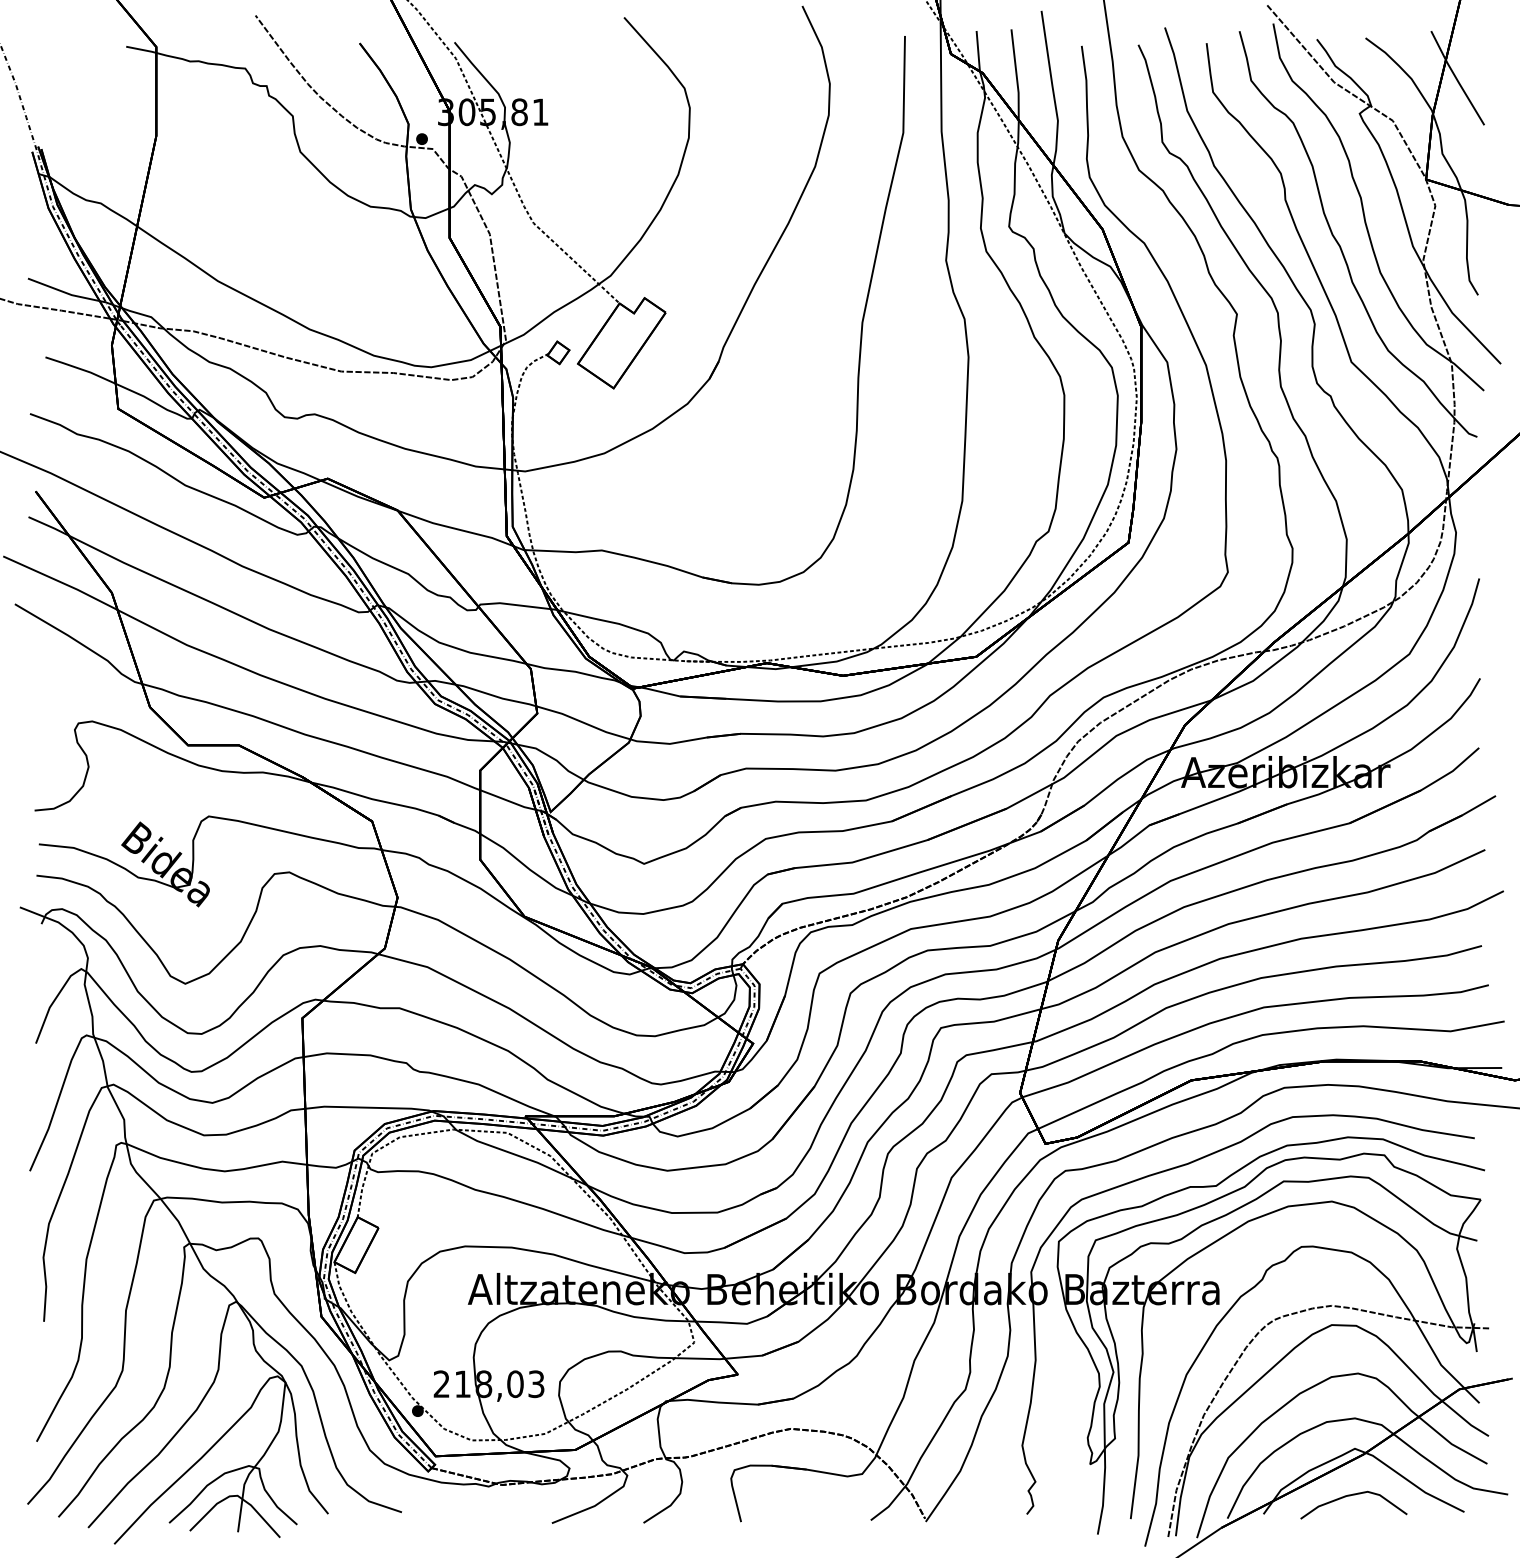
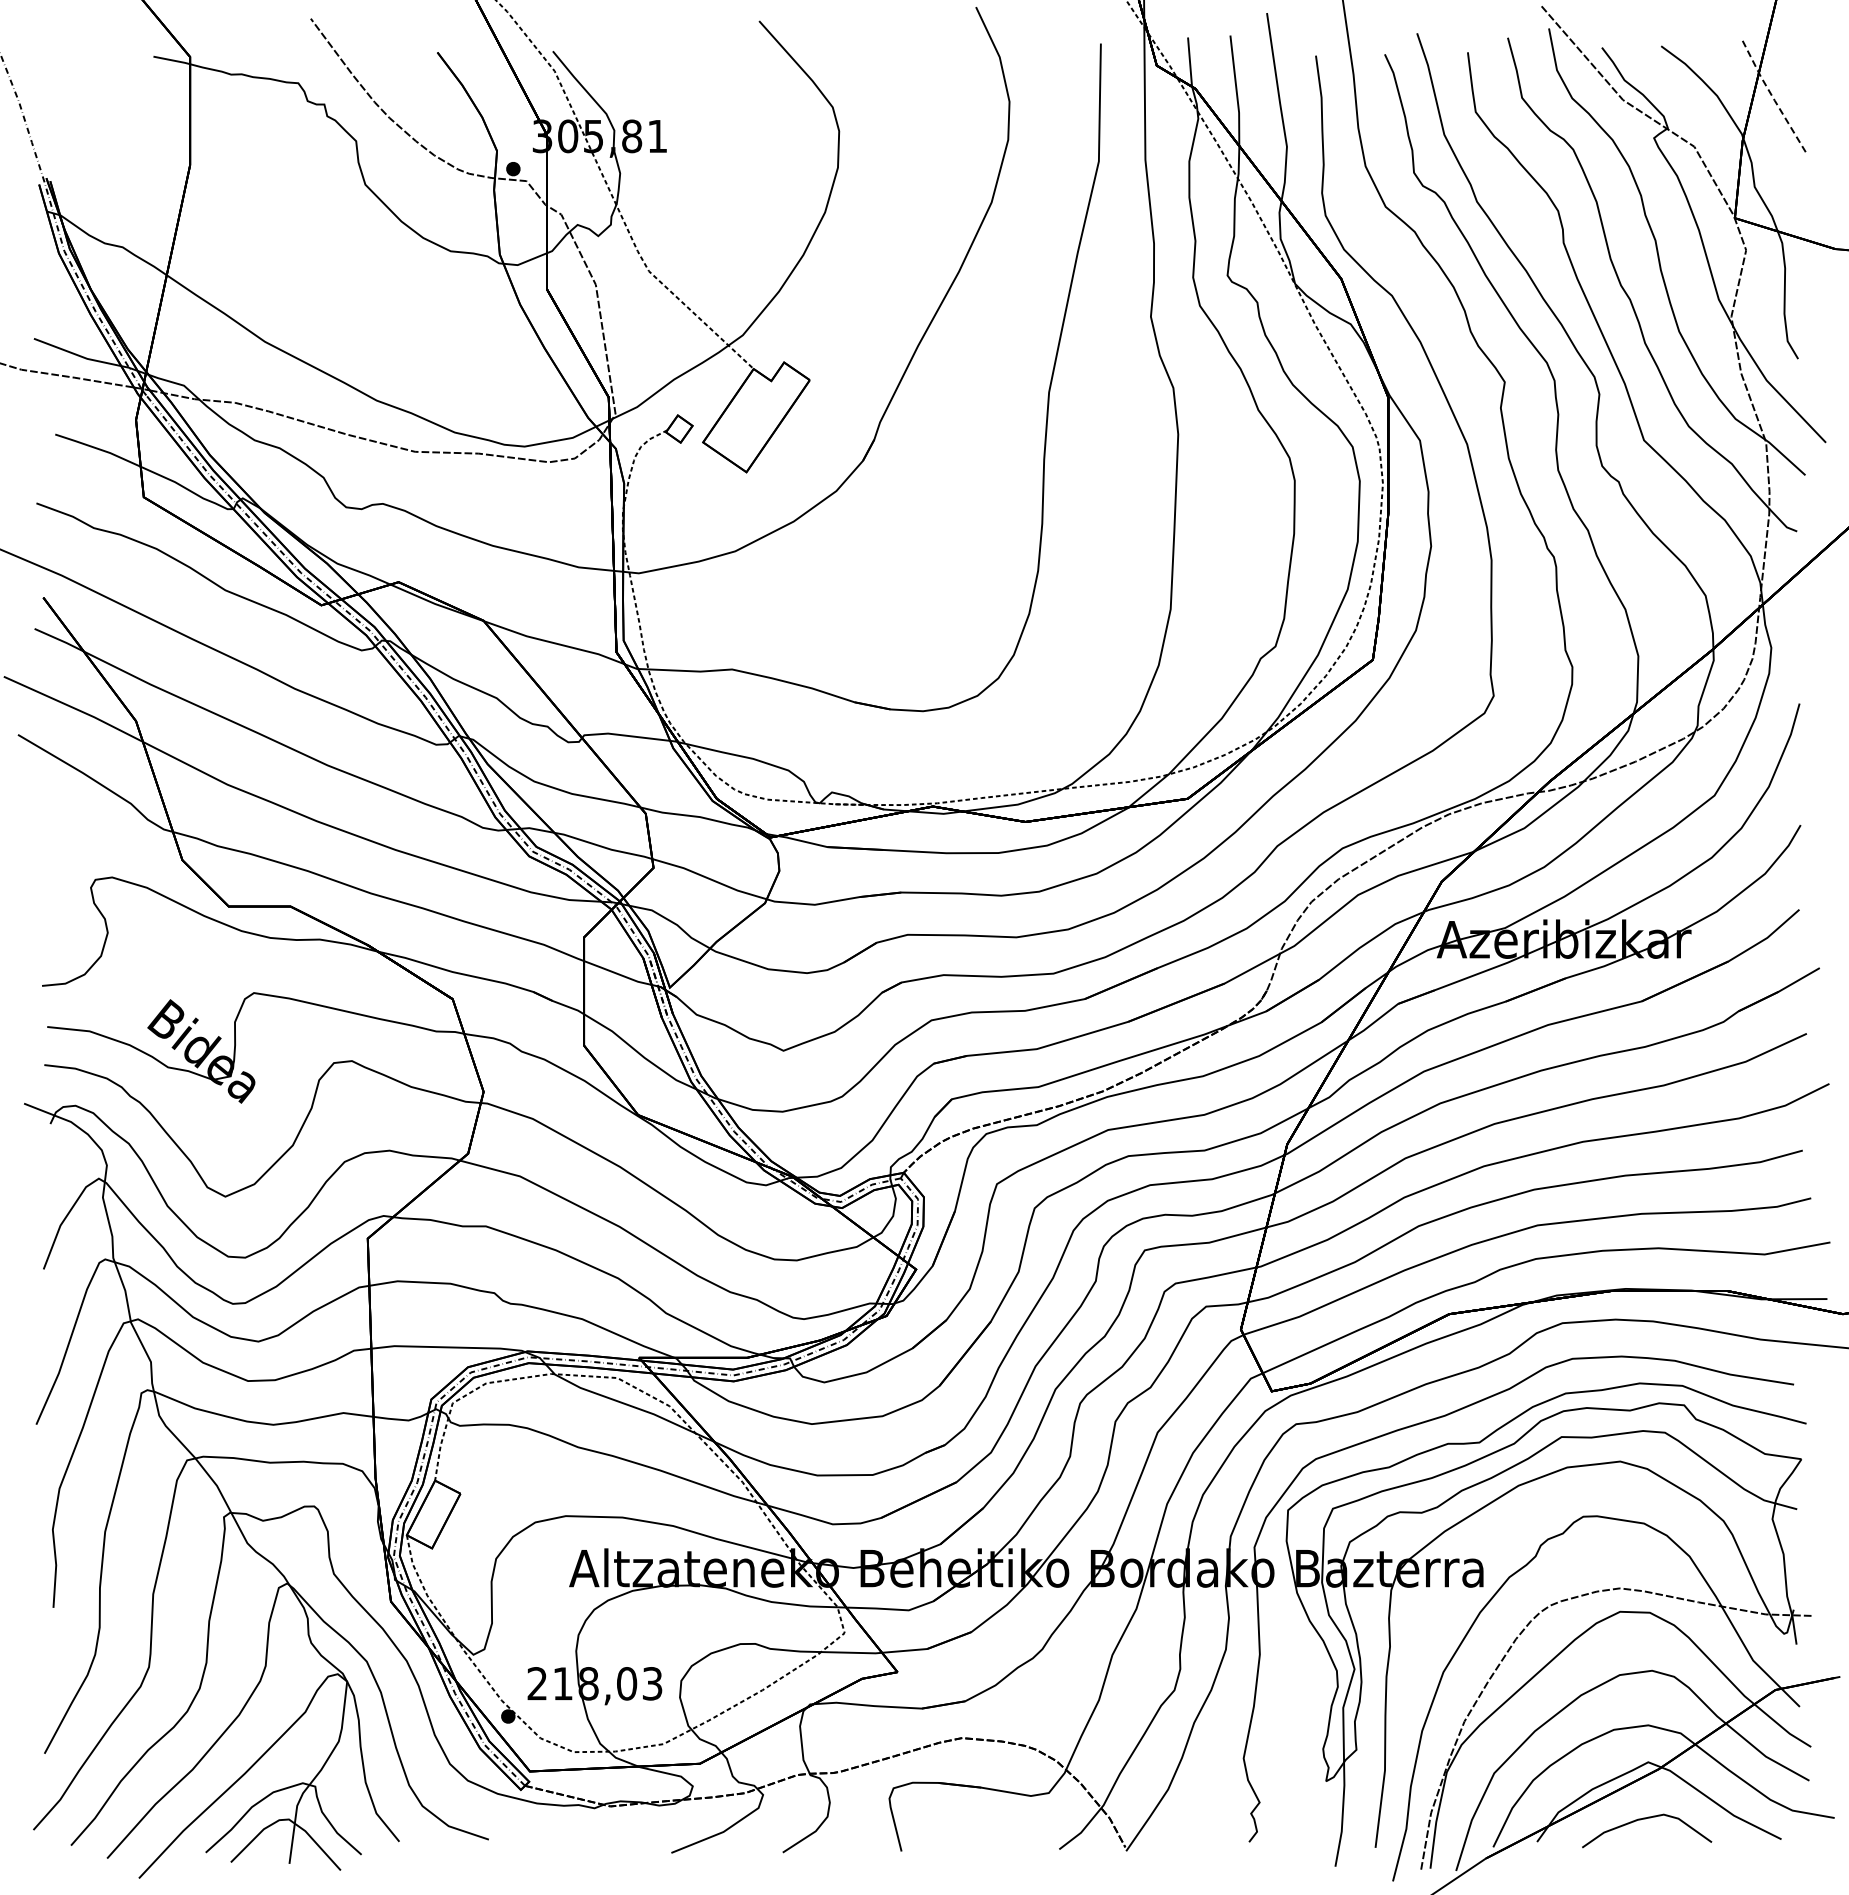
line: (1456, 78) -> (1771, 95), solid -> dashed

